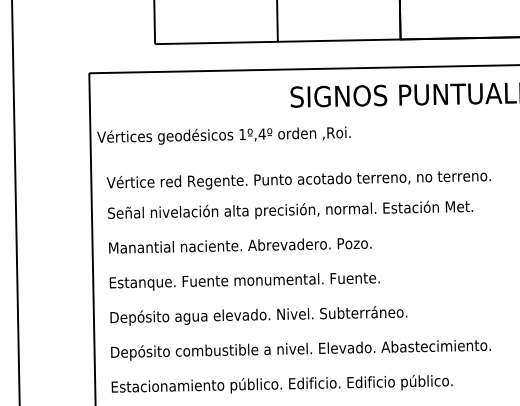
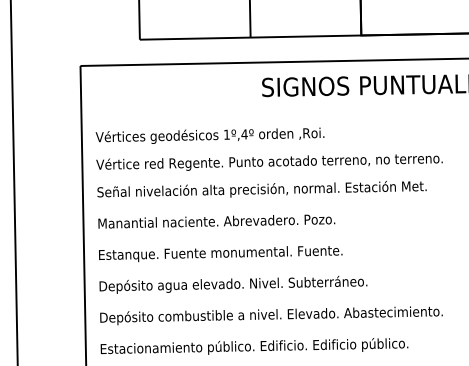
text: (223, 135) -> (209, 135), moved

